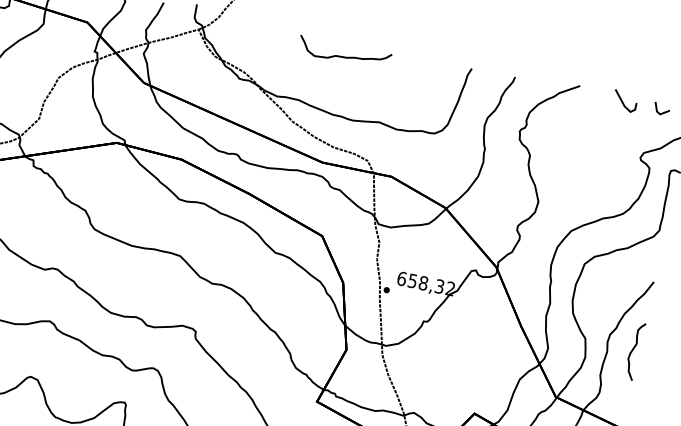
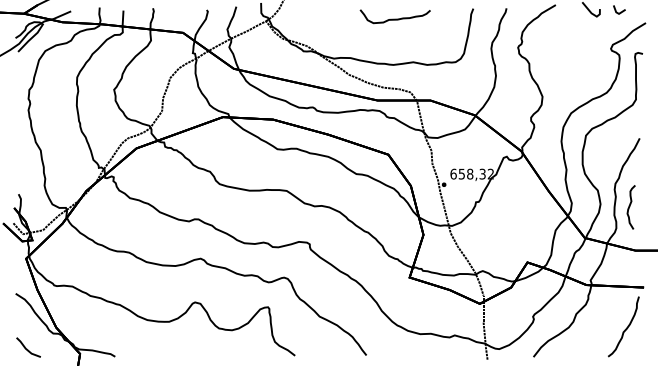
curve: (343, 55) -> (394, 18), moved
curve: (634, 350) -> (630, 206), moved

